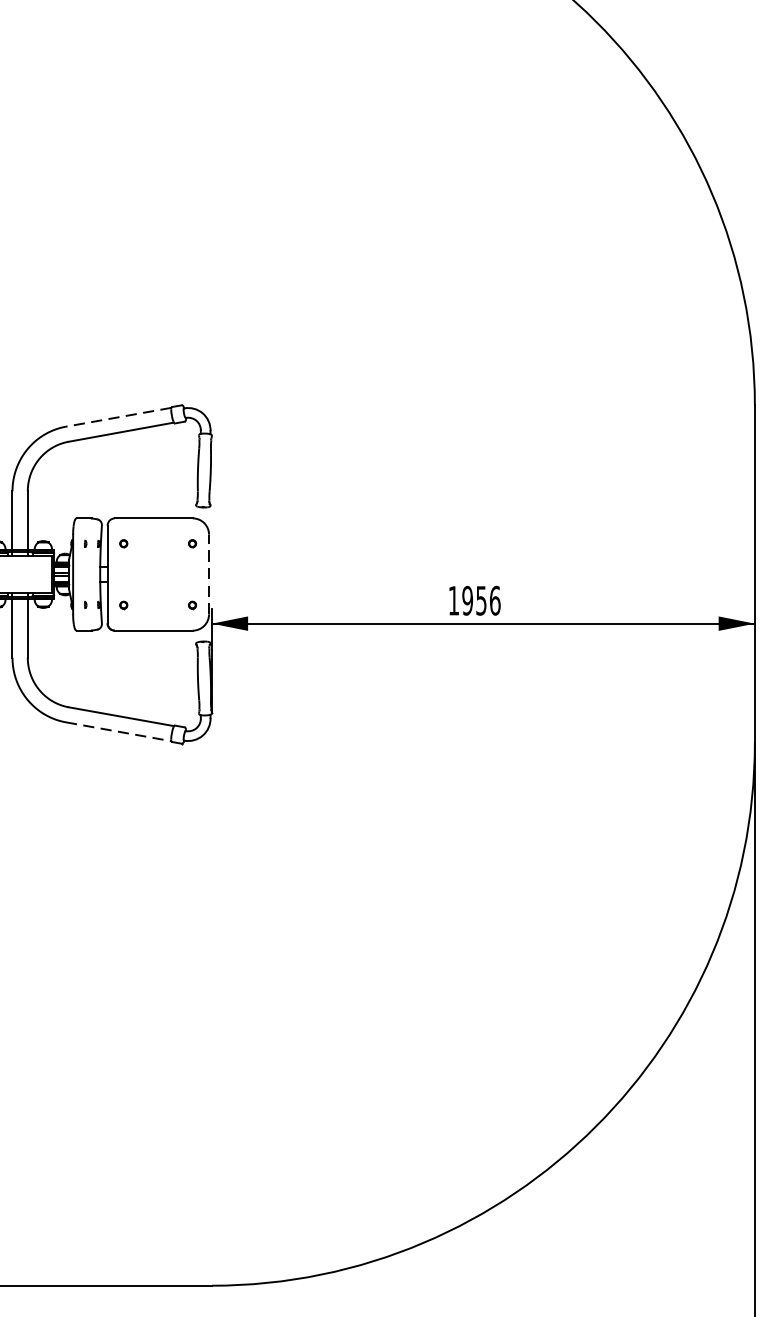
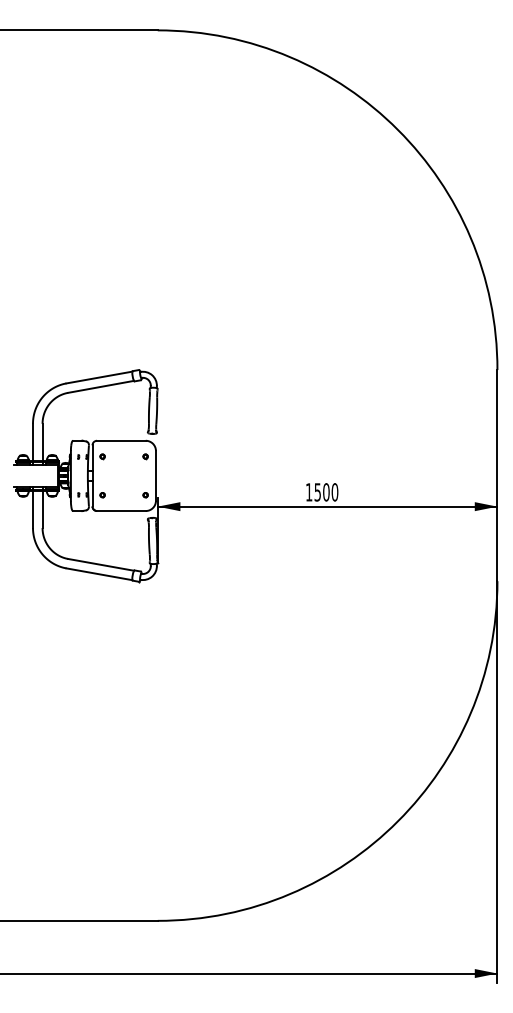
line: (118, 417) -> (99, 377), dashed -> solid
line: (208, 573) -> (155, 475), dashed -> solid
text: (481, 601) -> (326, 492), 1956 -> 1500
line: (118, 732) -> (99, 574), dashed -> solid

